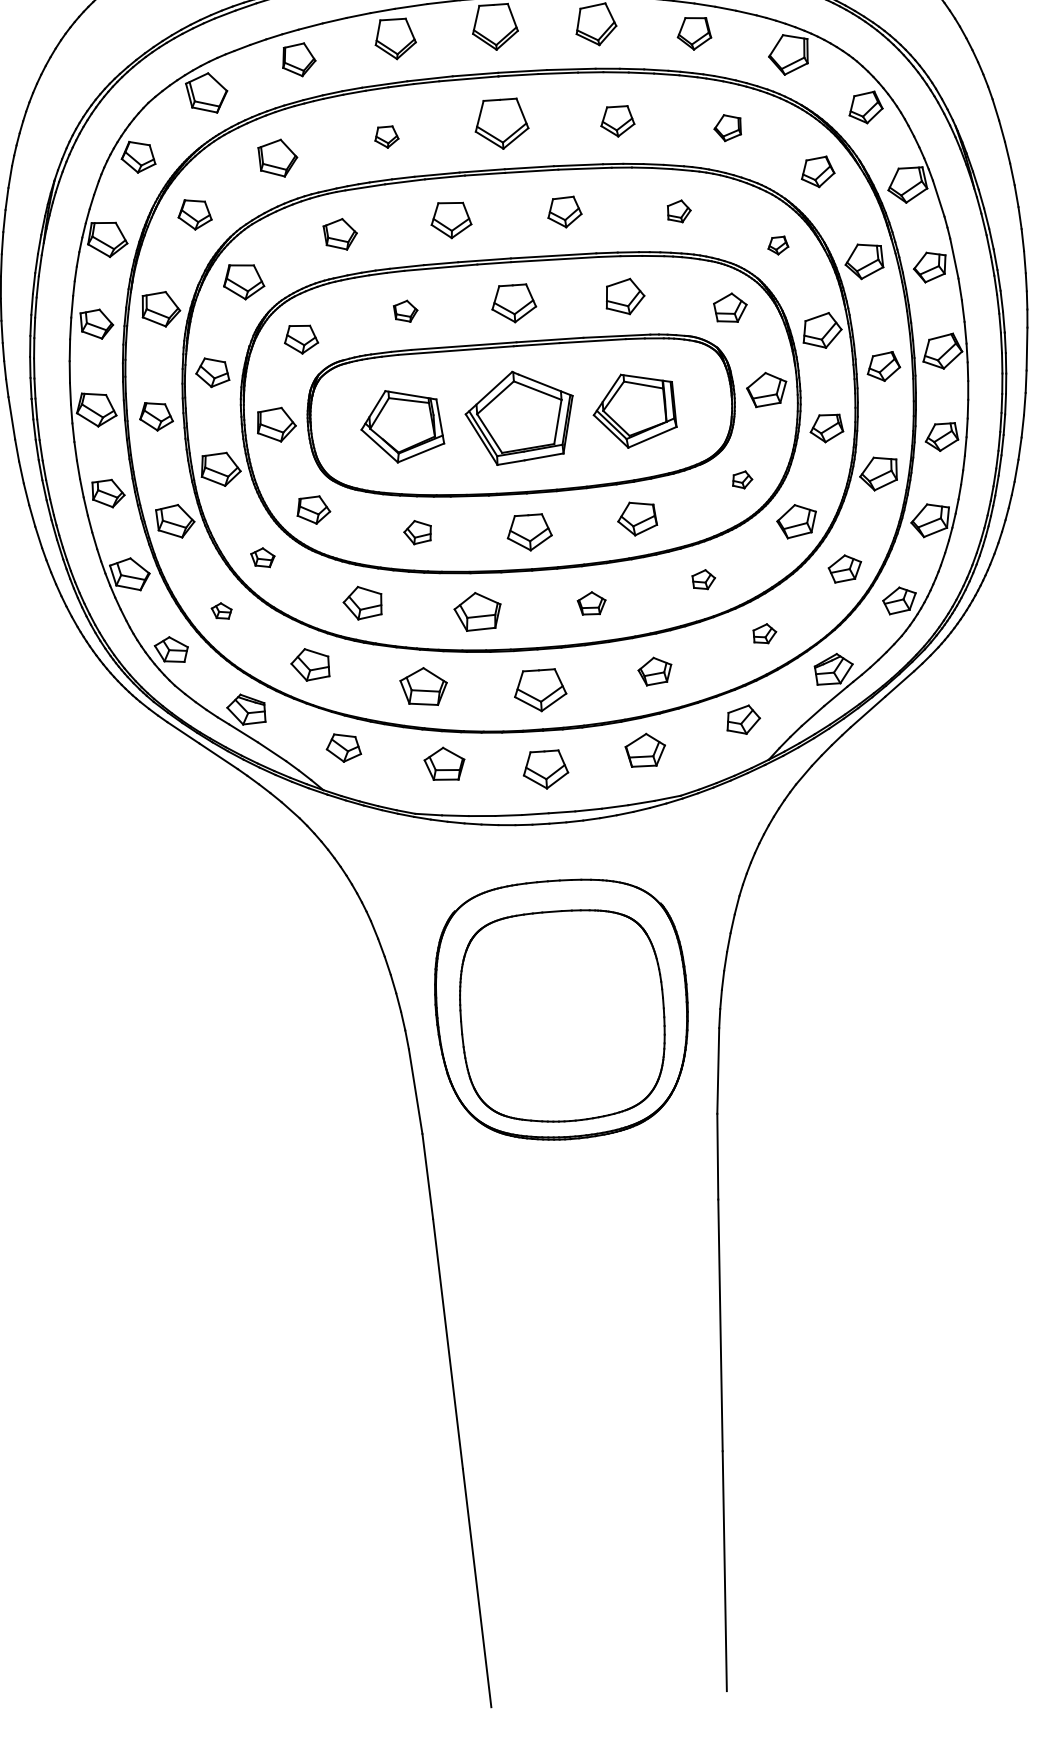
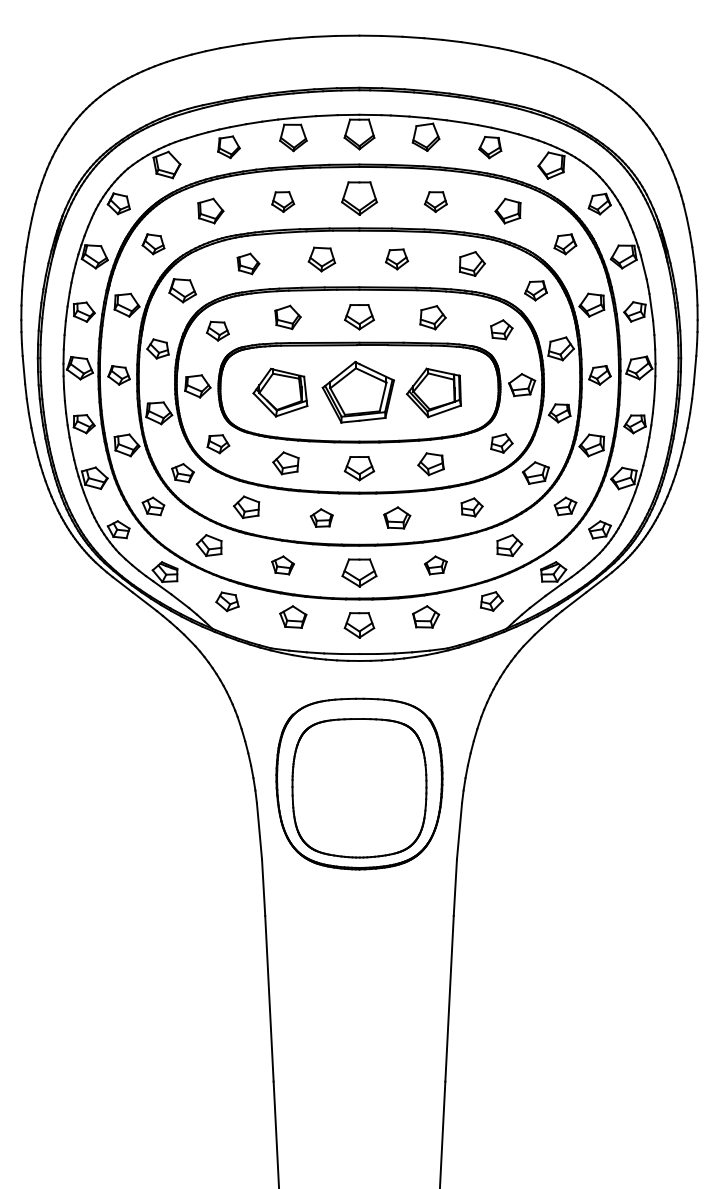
part: (726, 127) -> (507, 210), size x1.43
part: (387, 136) -> (283, 201), size x1.43
part: (679, 210) -> (472, 263), size x1.67
part: (777, 245) -> (535, 290), size x1.67
part: (405, 311) -> (287, 317), size x1.67
part: (741, 480) -> (501, 443), size x1.67
part: (417, 532) -> (285, 463), size x1.43
part: (262, 558) -> (182, 473), size x1.43
part: (703, 580) -> (471, 507), size x1.43
part: (592, 602) -> (397, 517), size x1.43
part: (477, 610) -> (321, 517), size x0.71
part: (221, 611) -> (153, 506), size x1.67
part: (764, 633) -> (509, 545), size x1.67
part: (423, 687) -> (282, 565), size x0.71

